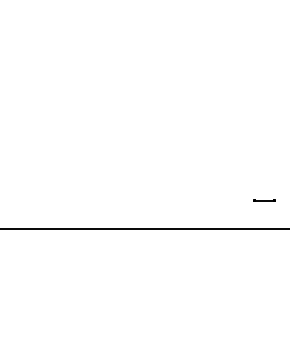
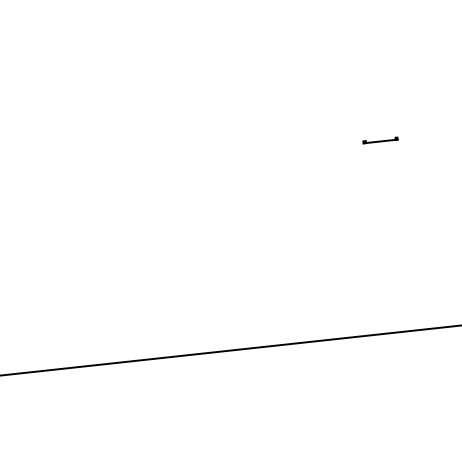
line: (264, 200) -> (380, 139), moved

